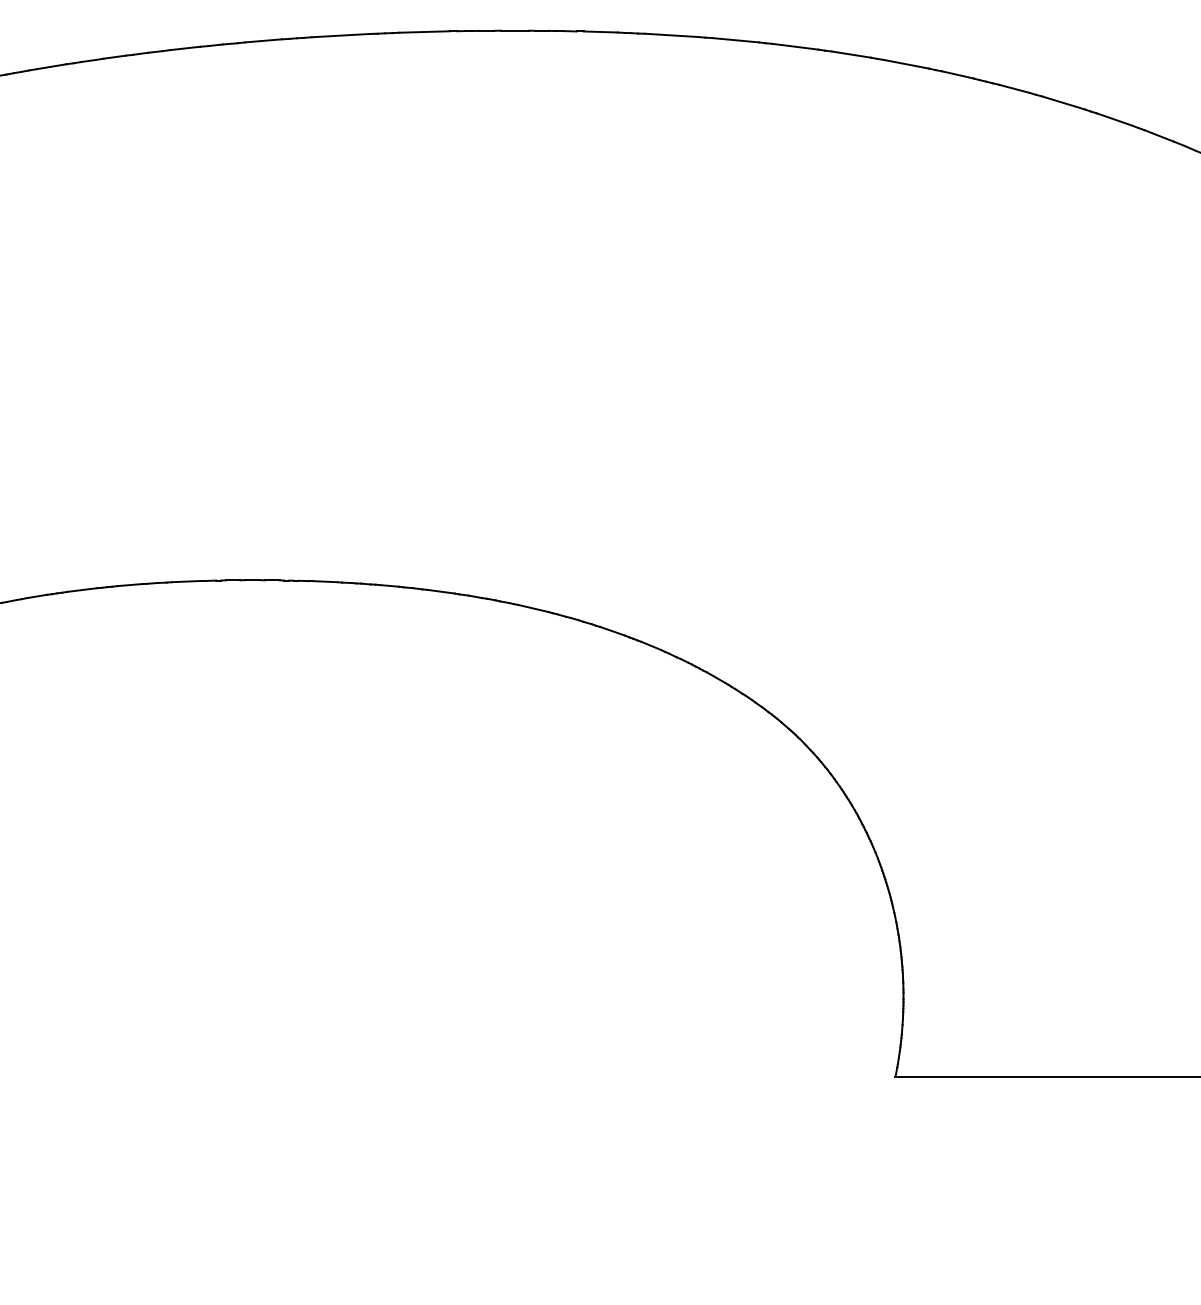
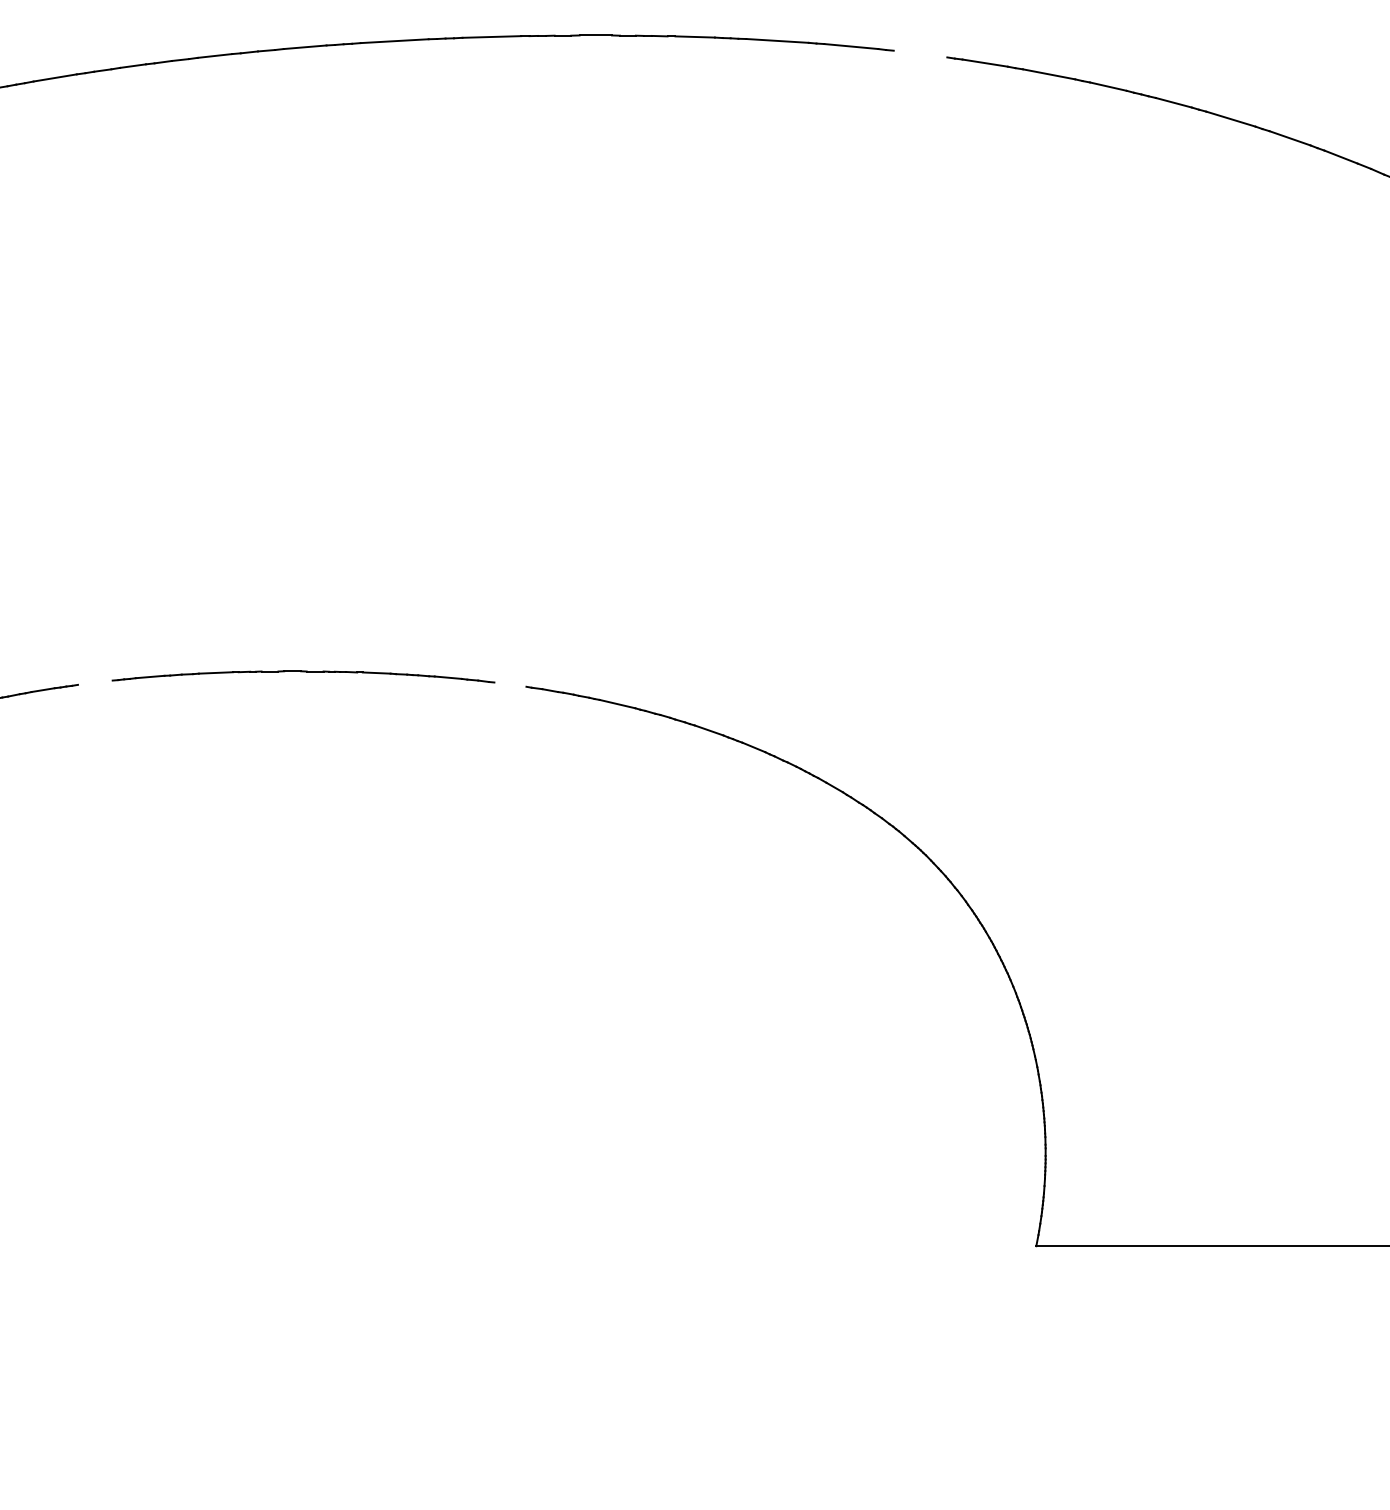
line: (795, 46) -> (920, 53), removed
line: (82, 589) -> (95, 682), removed
line: (441, 591) -> (510, 684), removed

